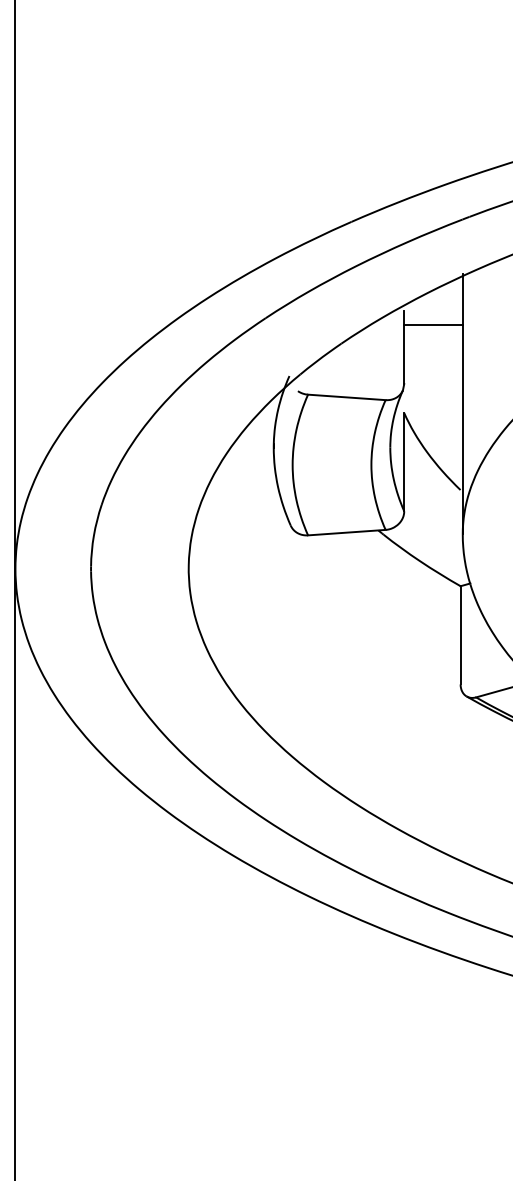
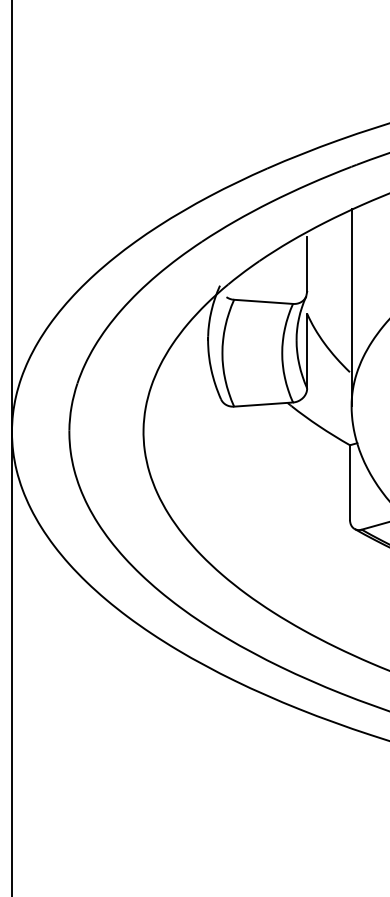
line: (433, 324) -> (329, 246), removed

